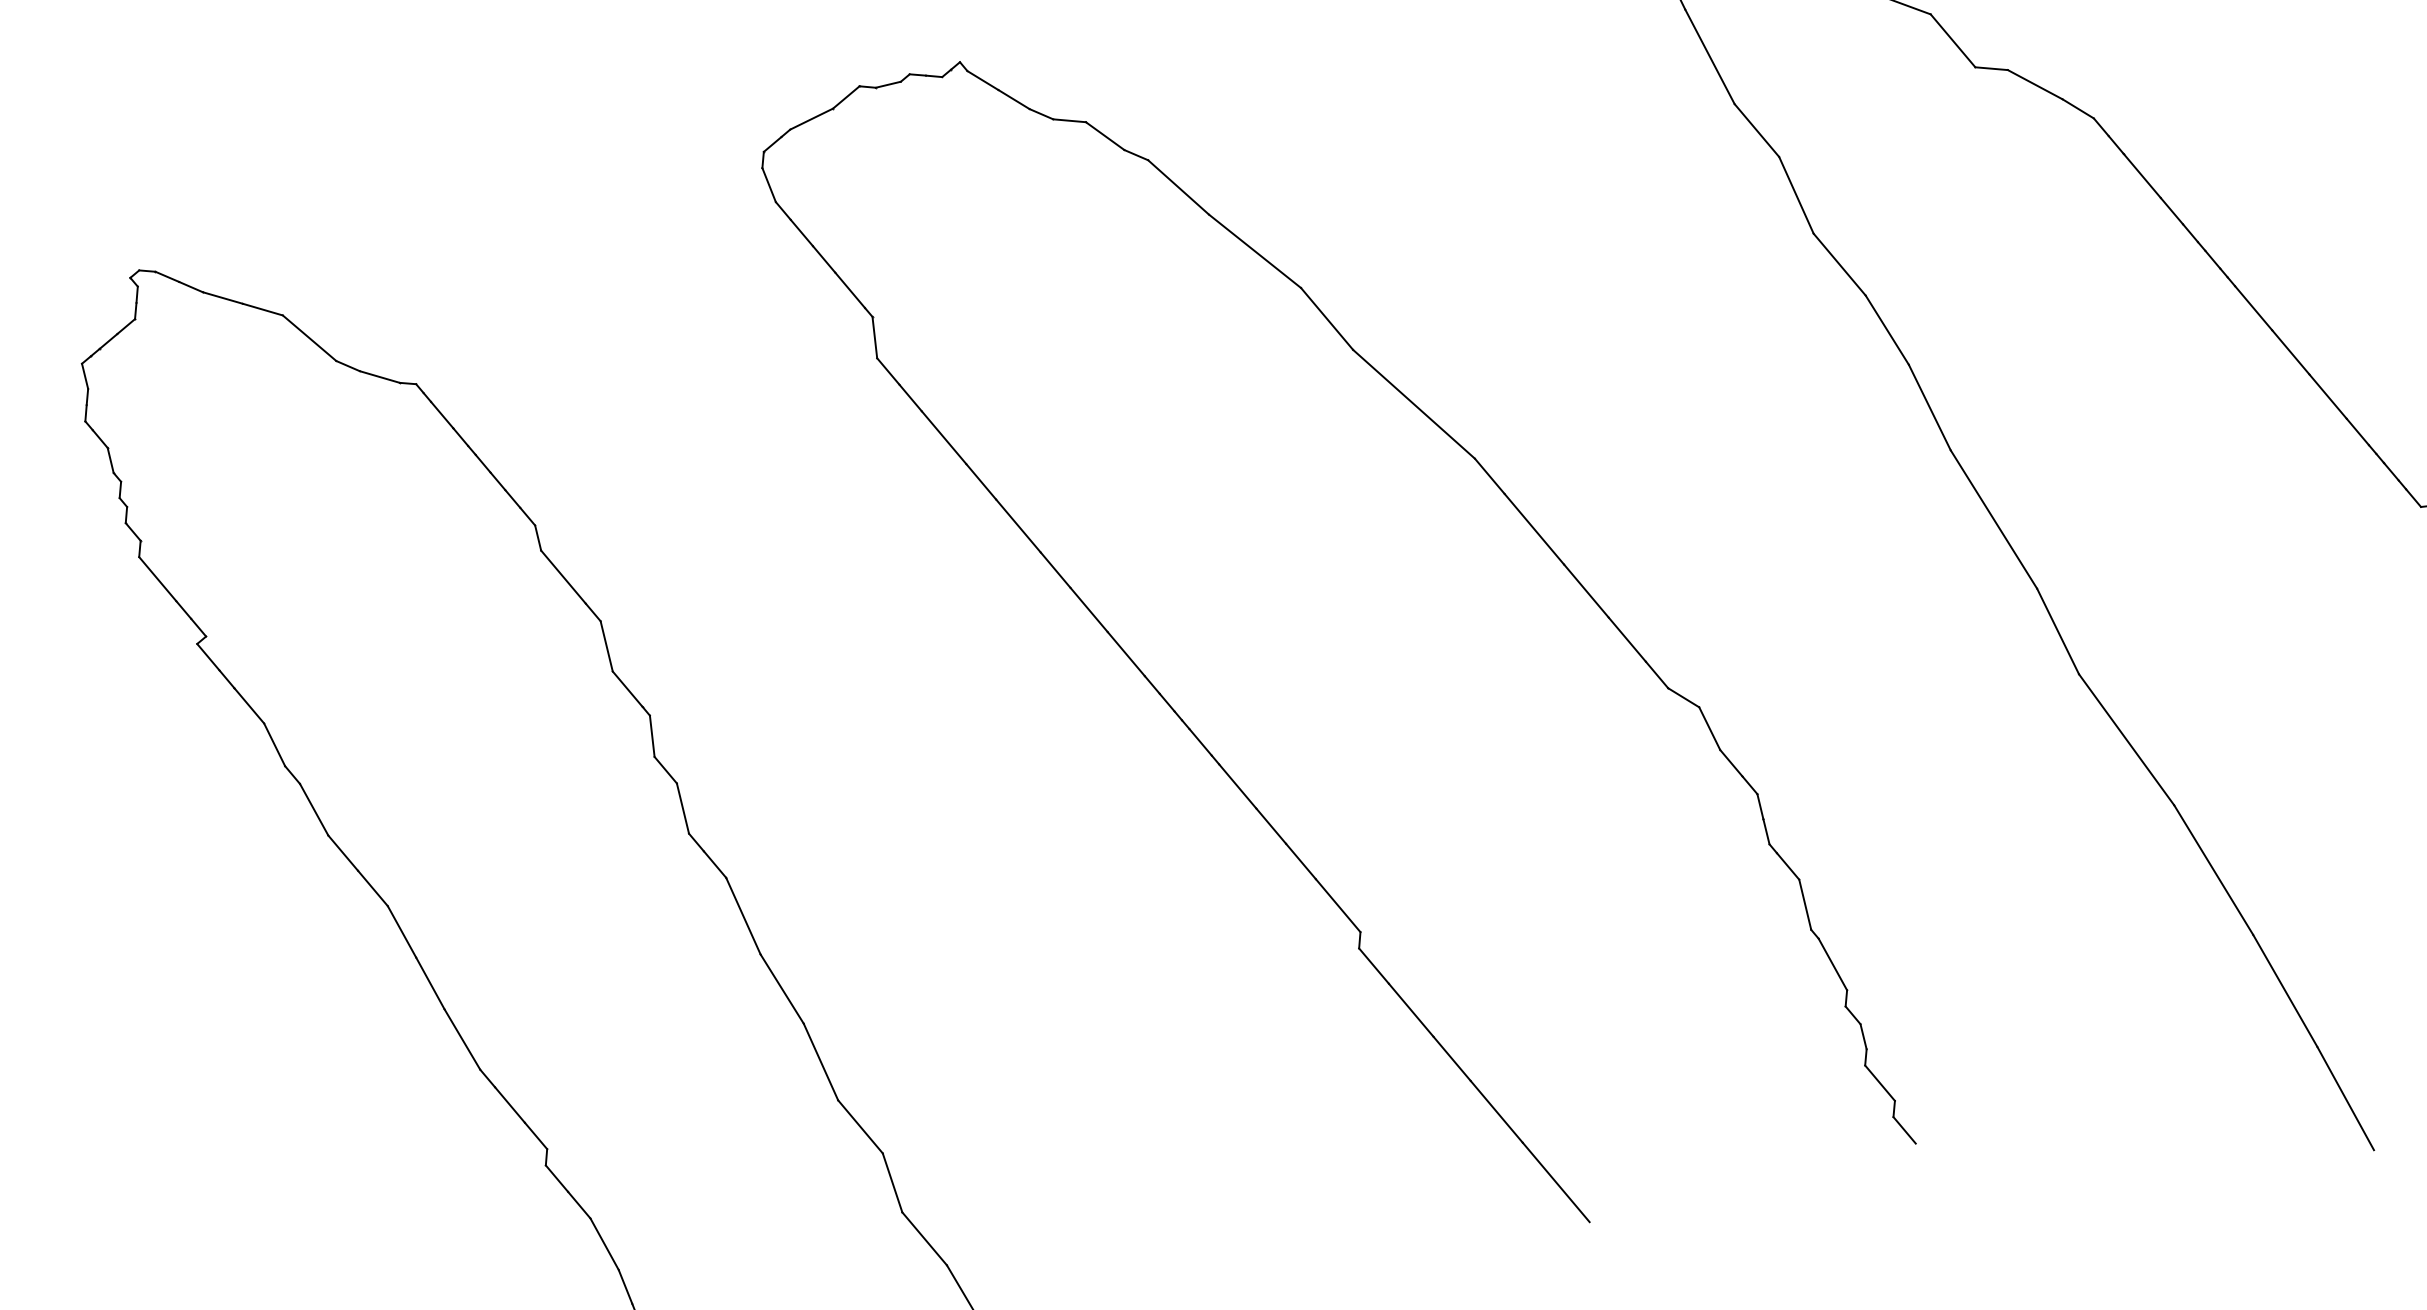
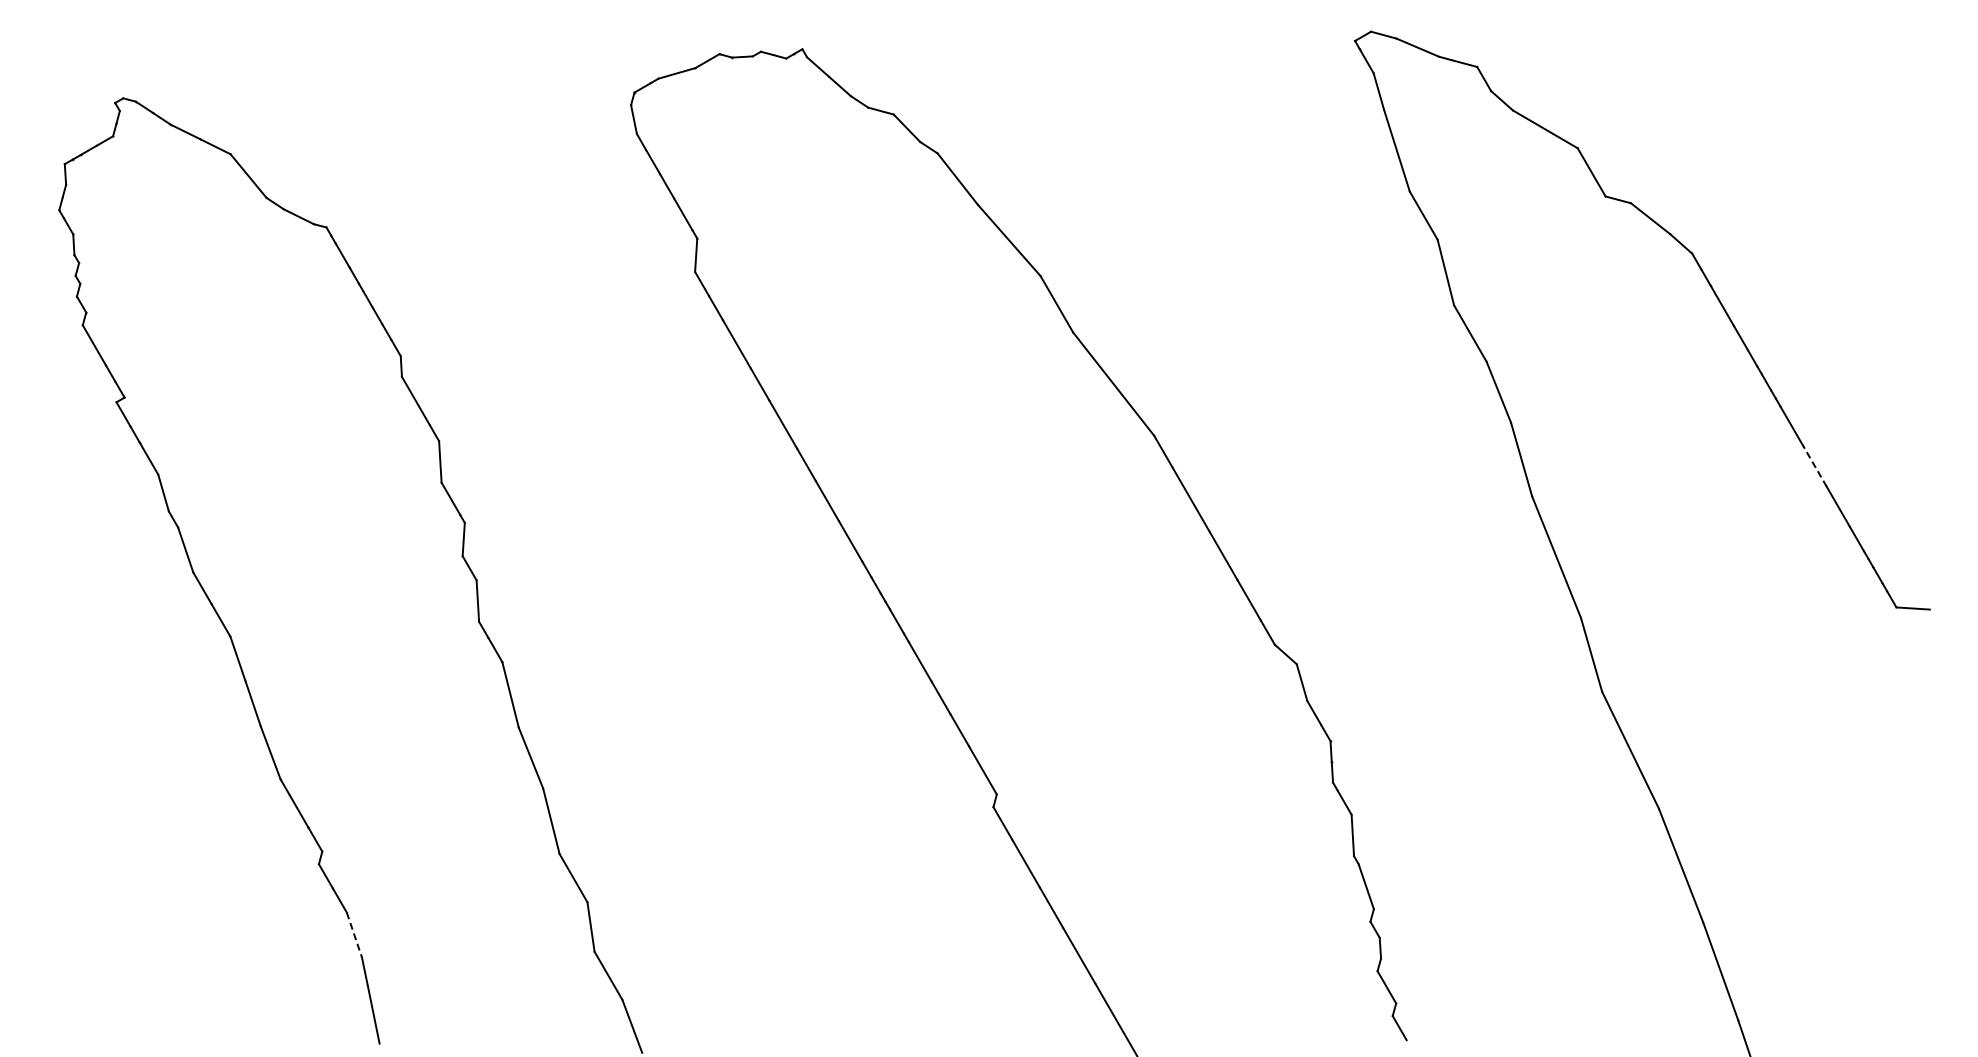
line: (2289, 352) -> (1814, 466), solid -> dashed
line: (604, 1243) -> (354, 934), solid -> dashed

